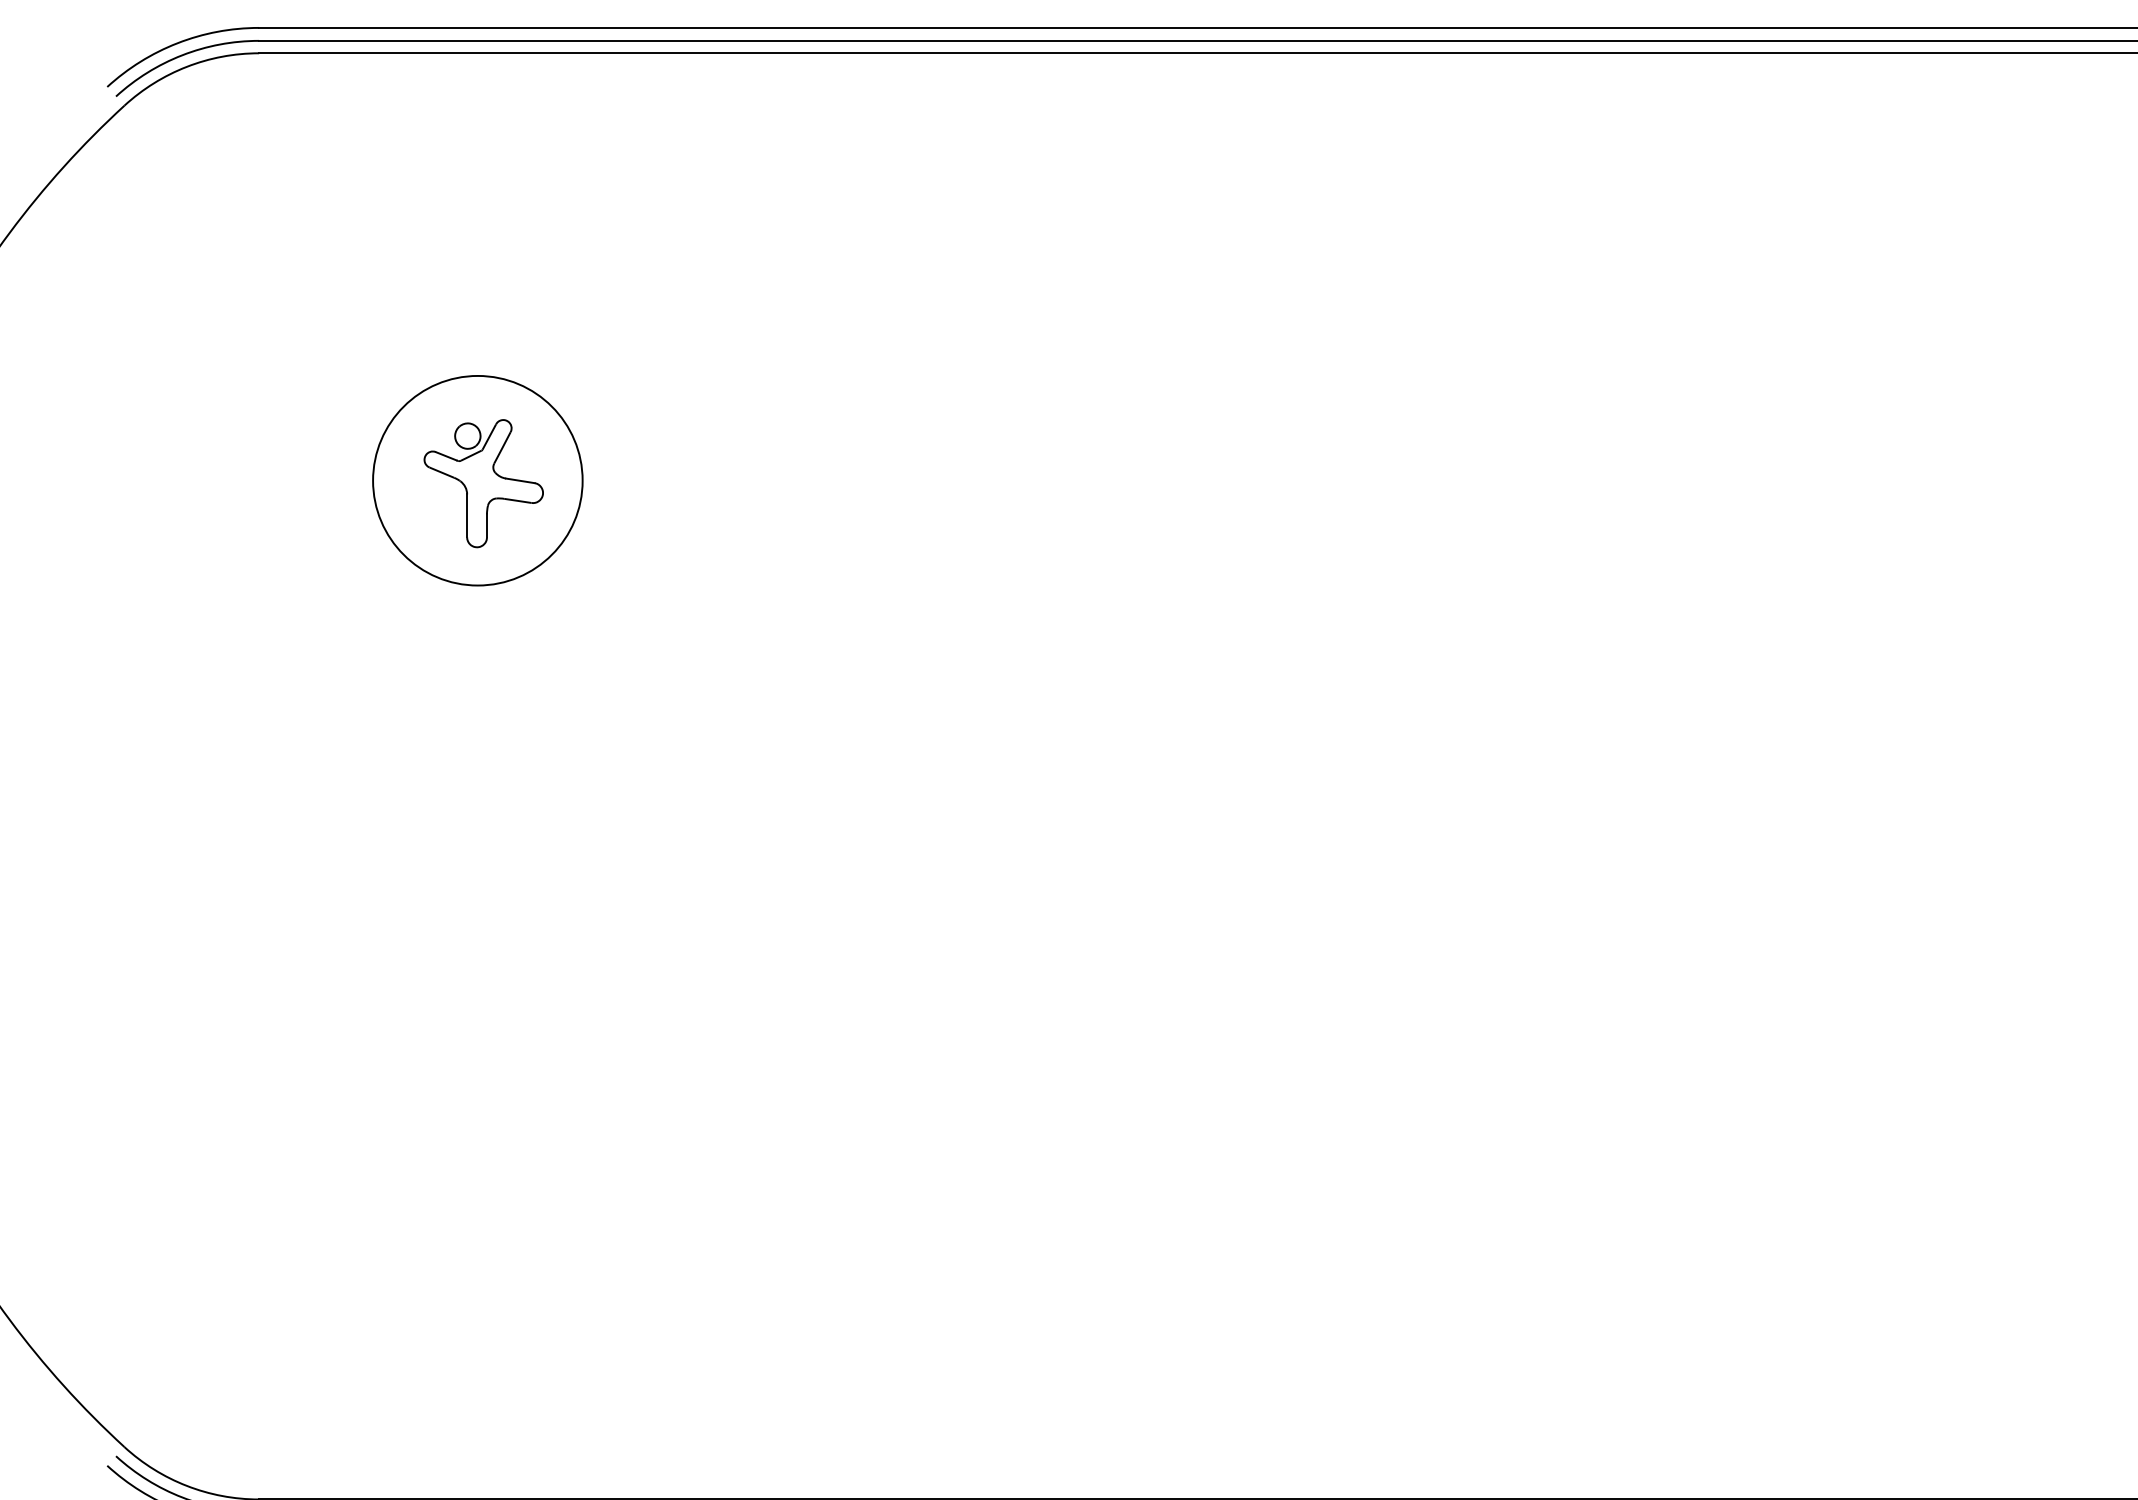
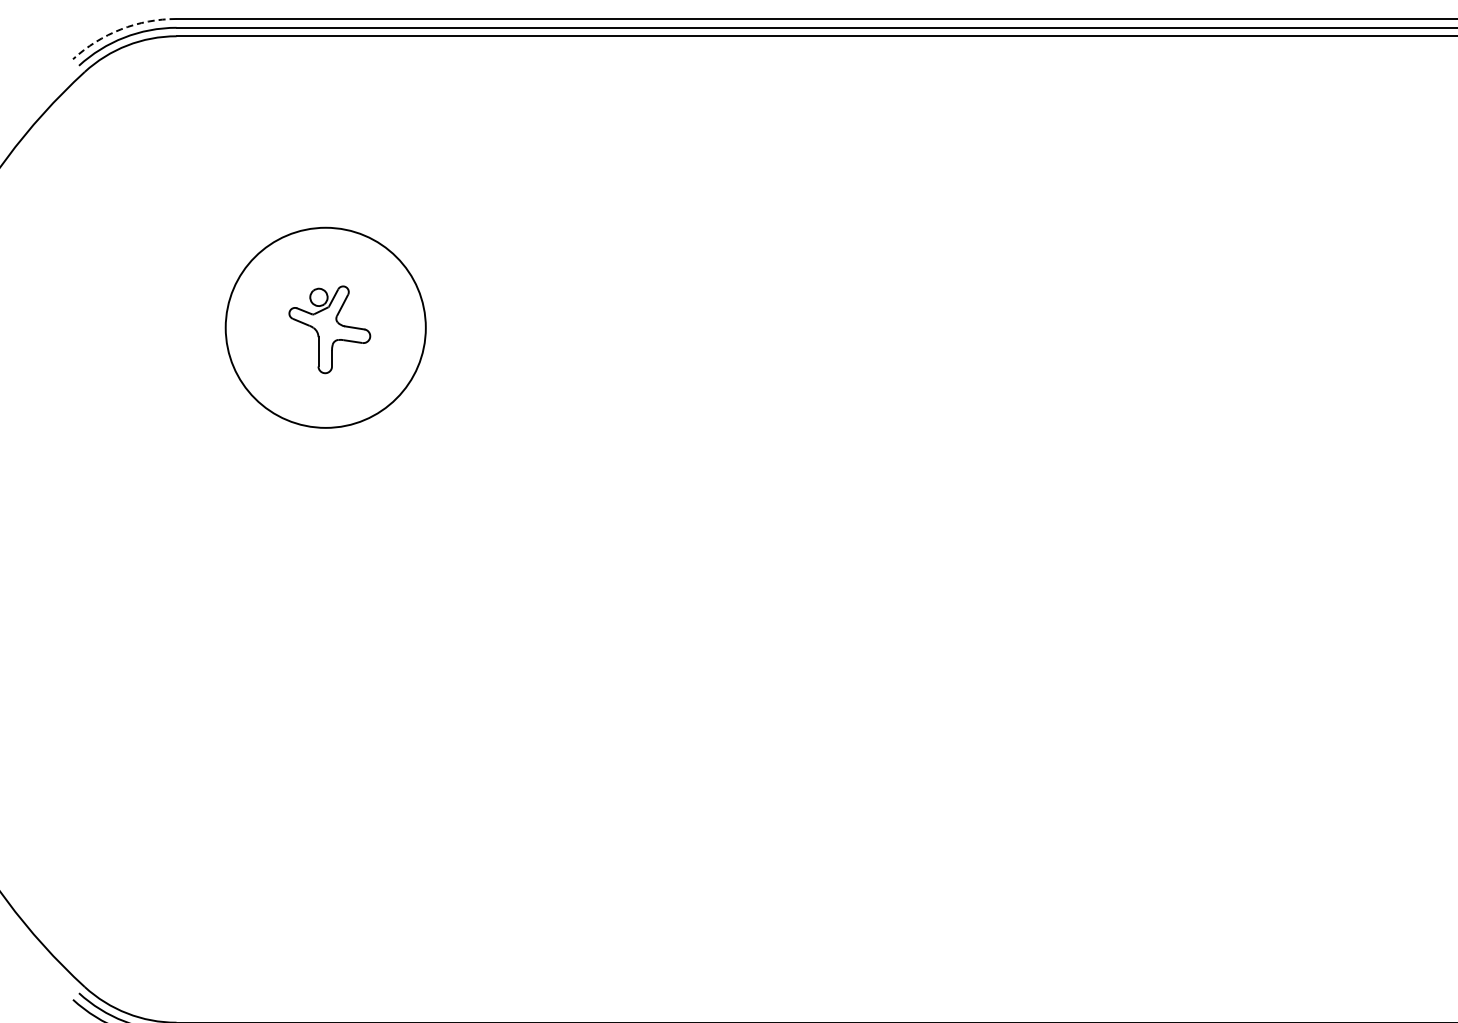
arc: (178, 43) -> (121, 29), solid -> dashed
circle: (477, 480) -> (325, 327), size x1.4

